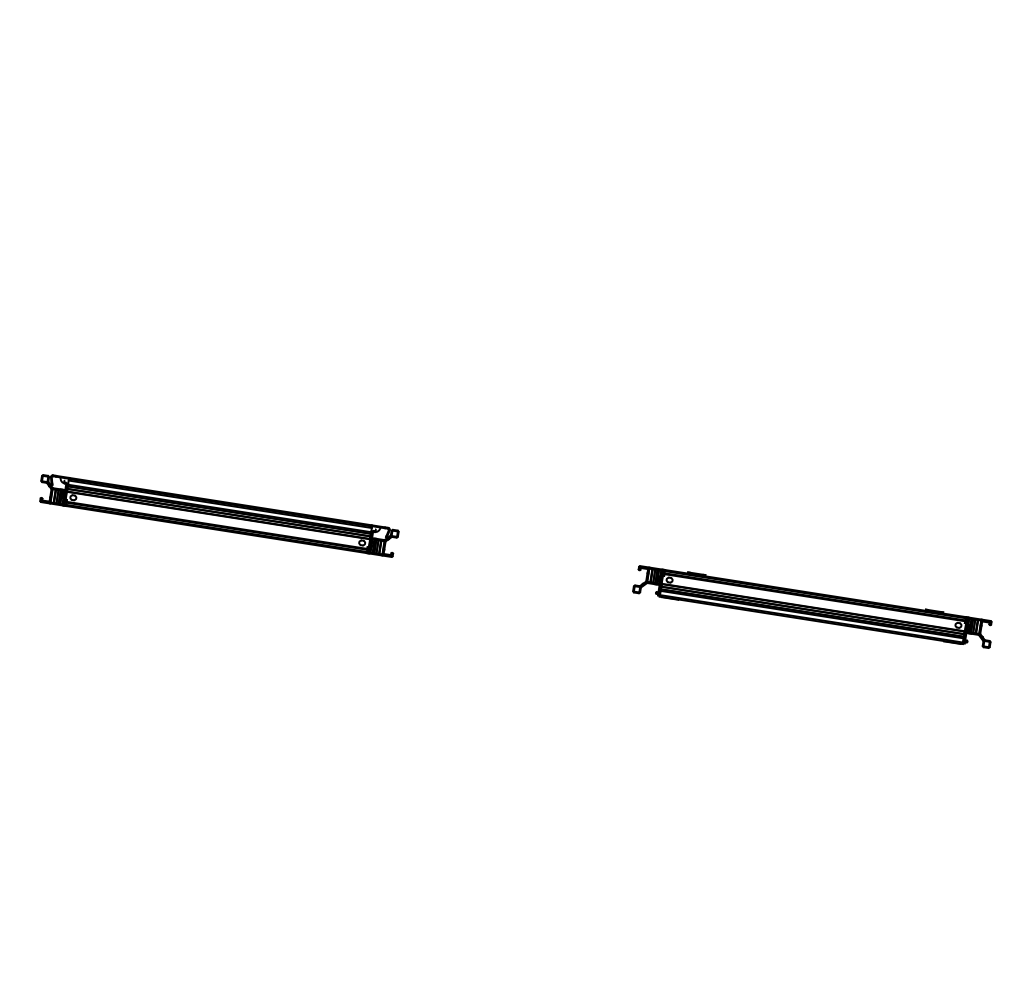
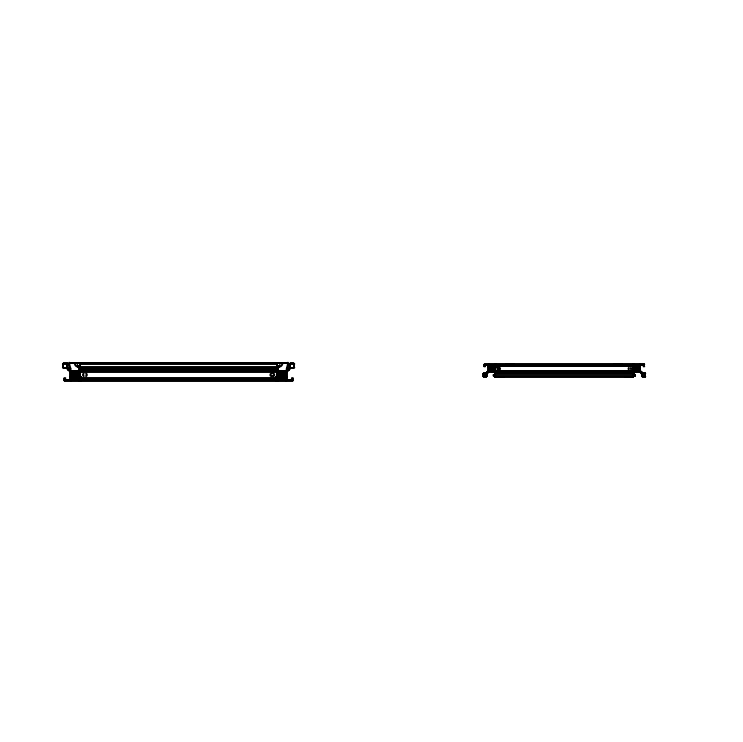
part: (811, 606) -> (563, 370), size x0.7

